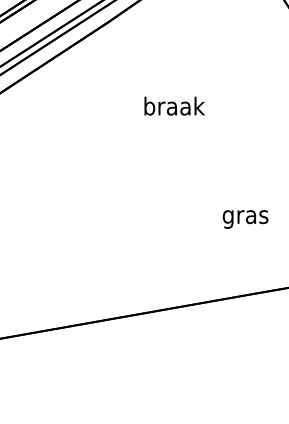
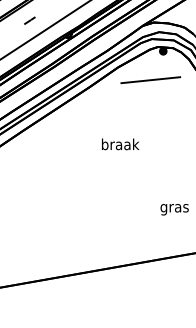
line: (206, 11) -> (150, 80), added
text: (174, 106) -> (120, 144), moved

